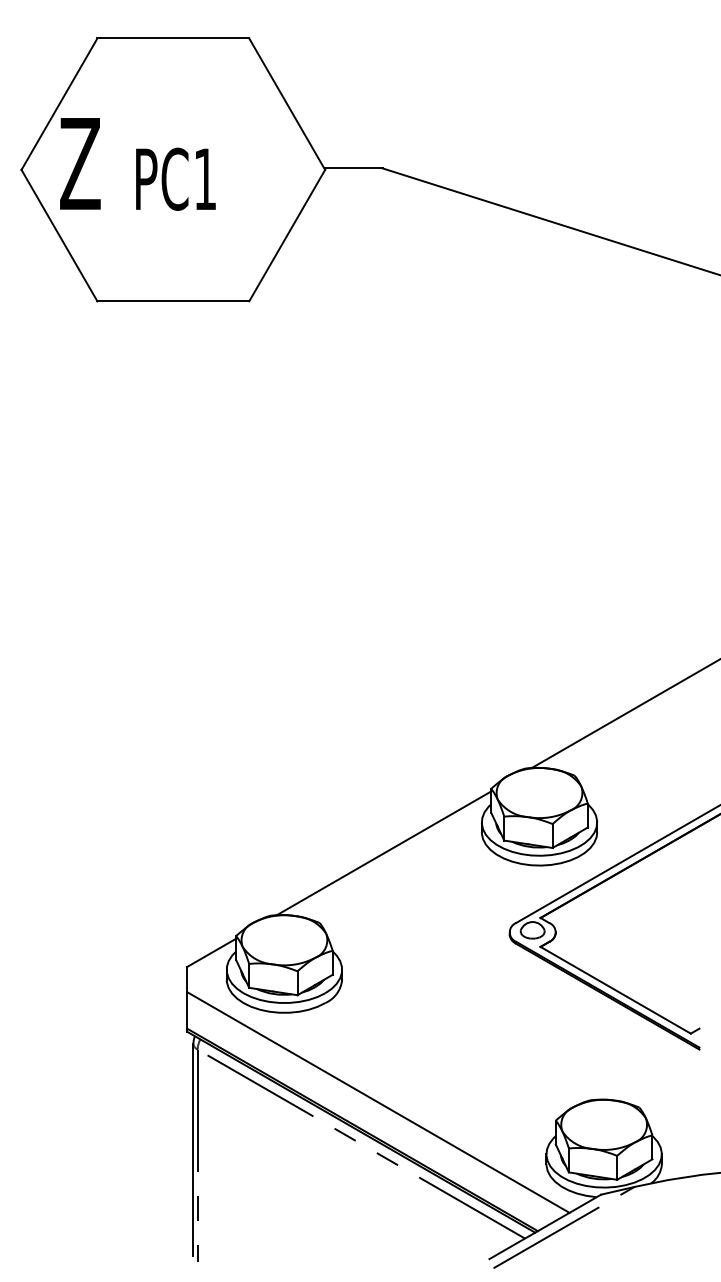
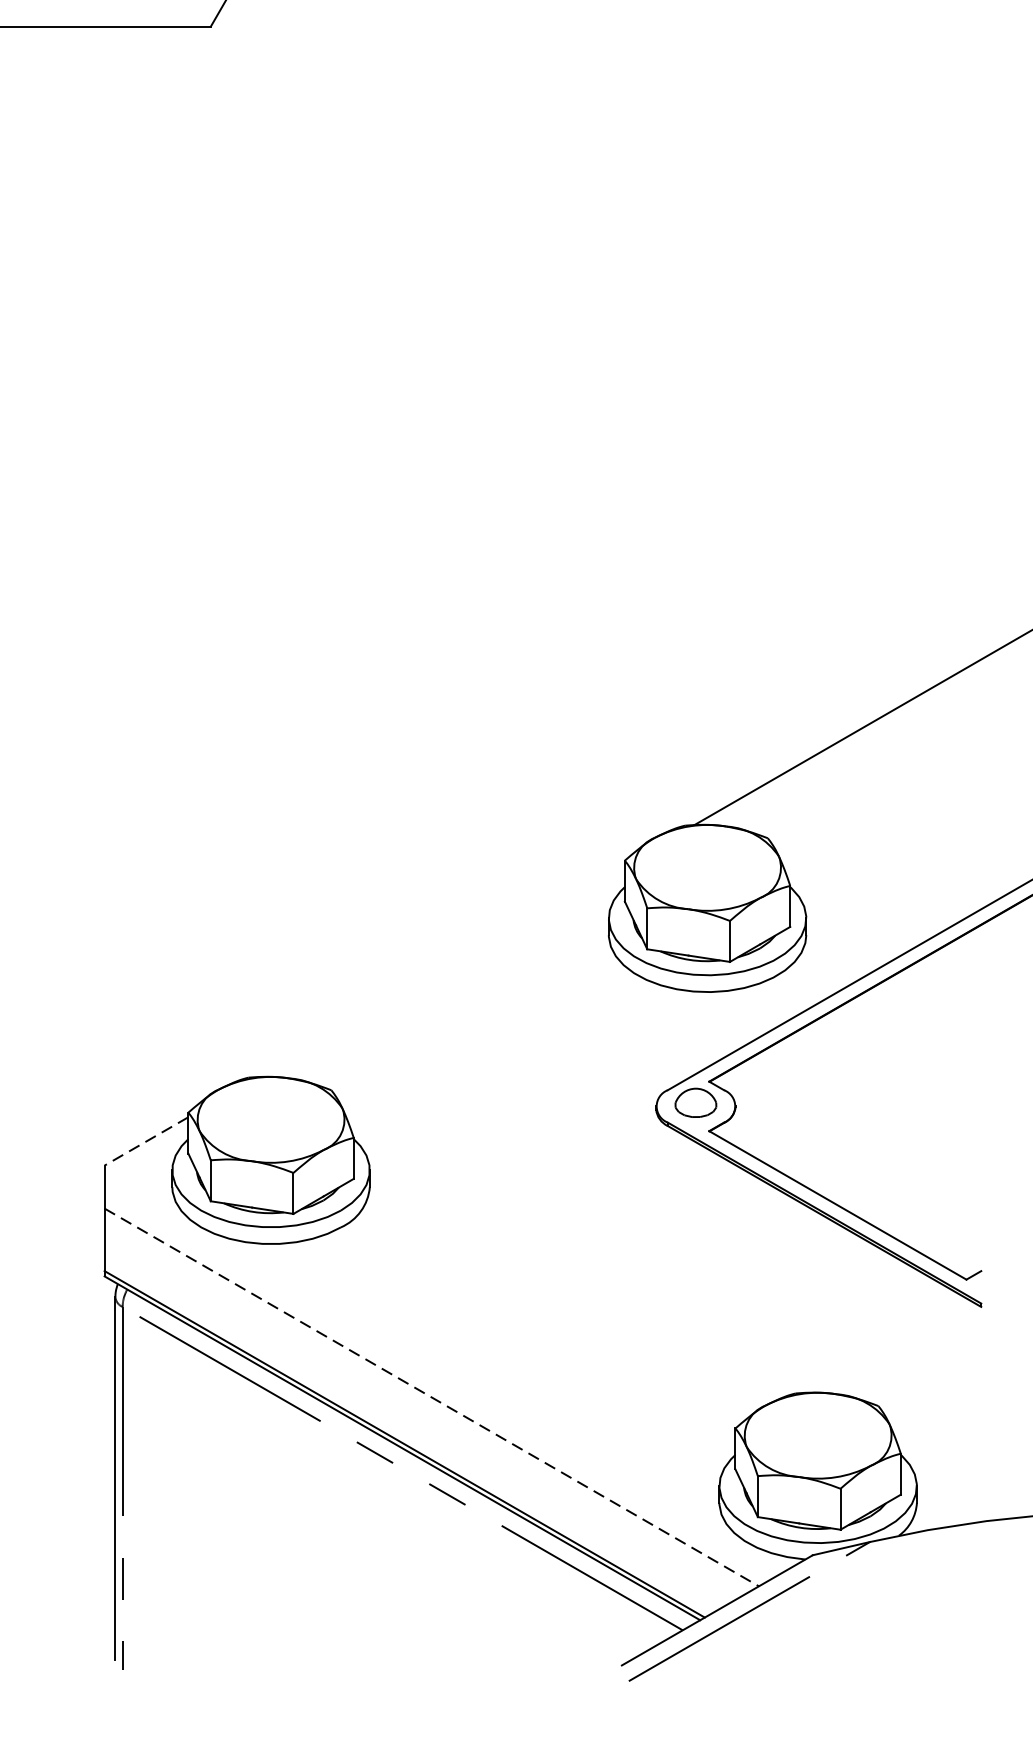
line: (383, 853) -> (440, 971), removed
line: (211, 953) -> (146, 1142), solid -> dashed
line: (378, 1102) -> (432, 1397), solid -> dashed

